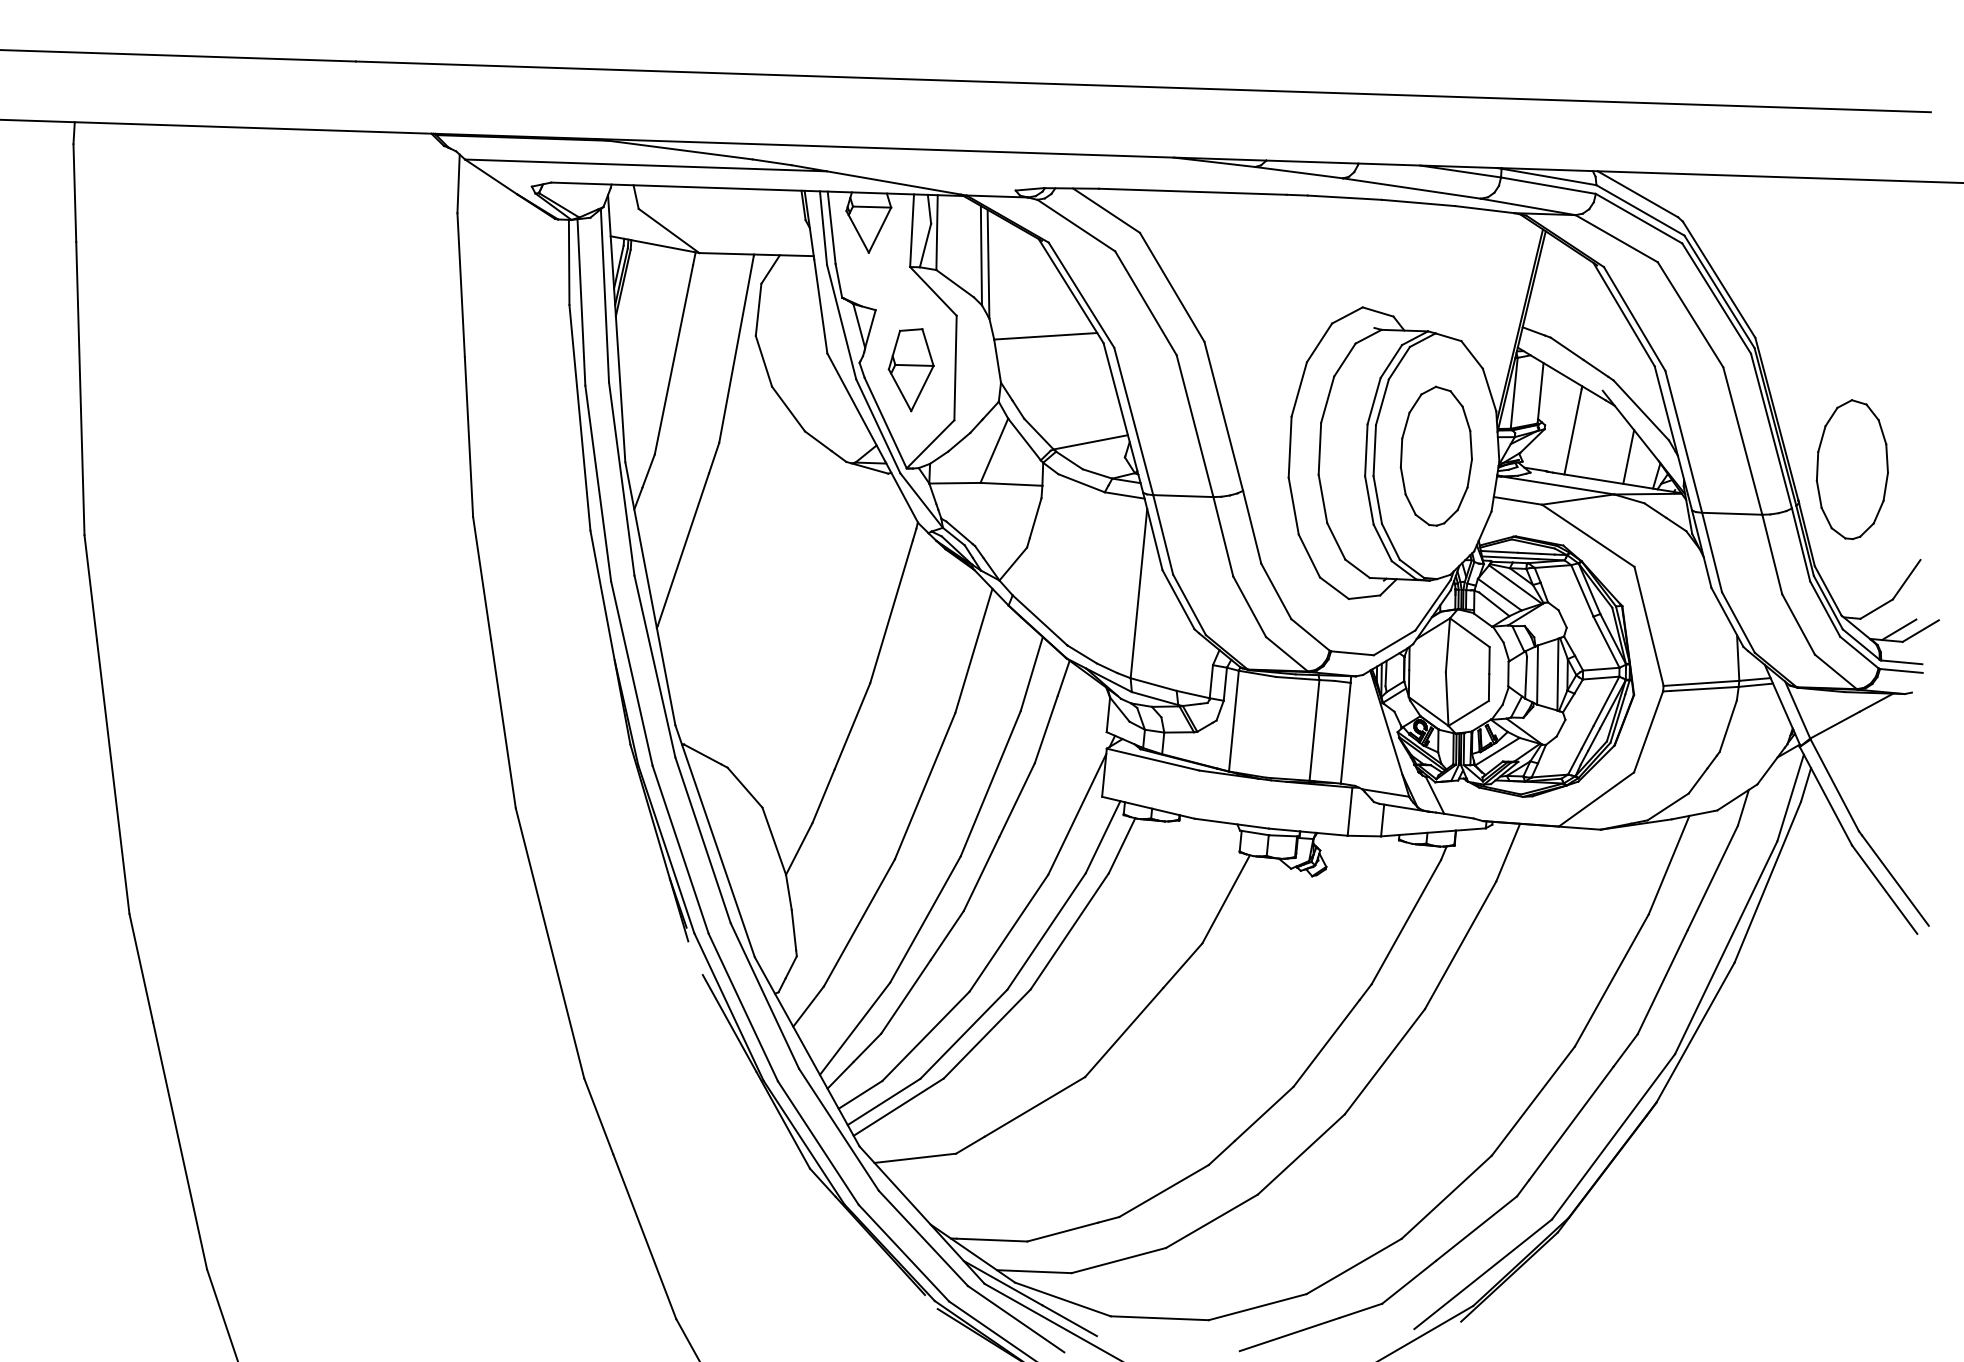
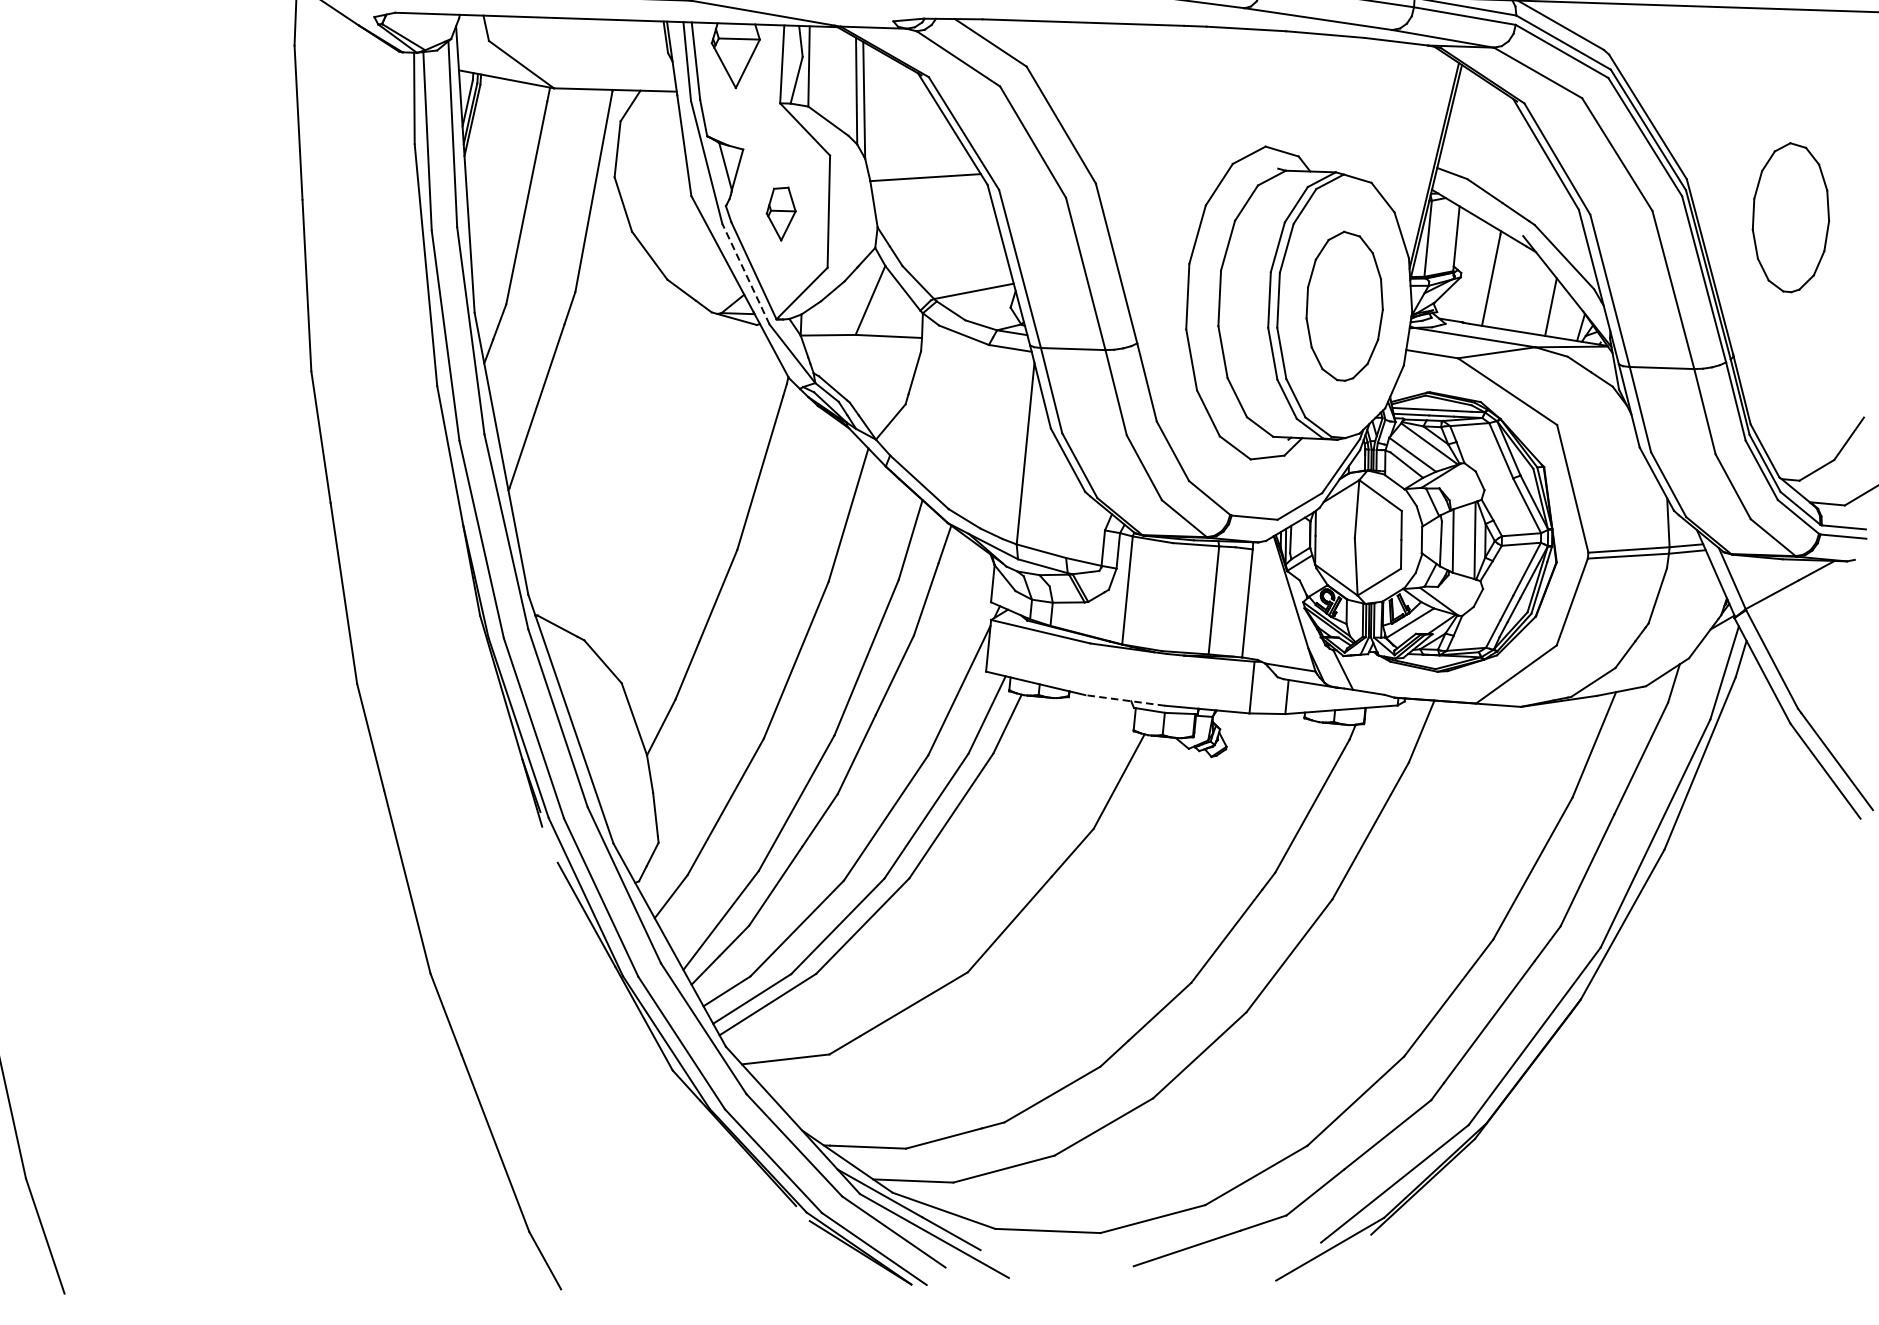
part: (910, 370) -> (780, 214), size x0.6
line: (878, 426) -> (746, 274), solid -> dashed
part: (1851, 469) -> (1789, 217), moved
line: (1899, 629) -> (1841, 492), removed
line: (1231, 823) -> (1124, 700), solid -> dashed

